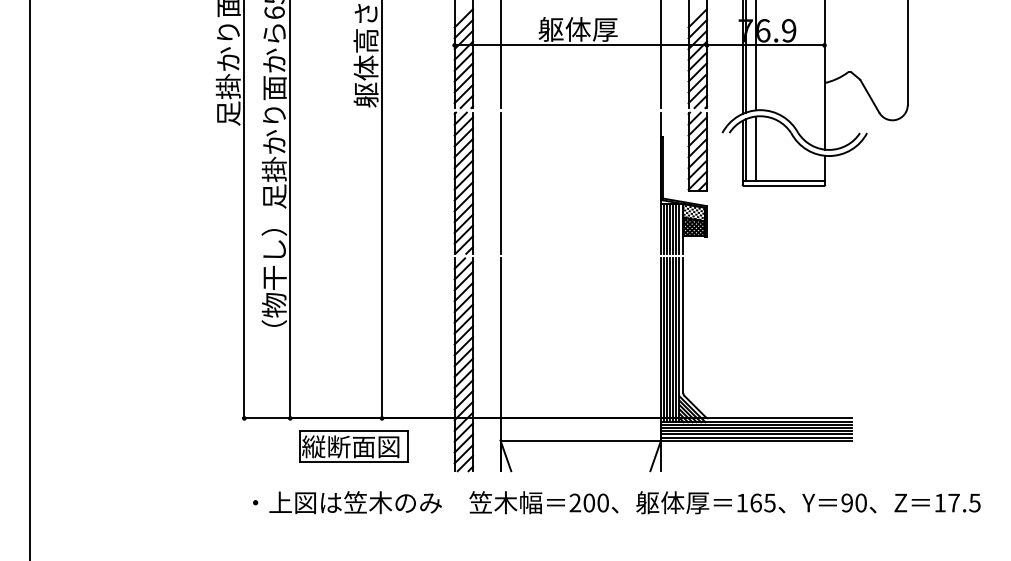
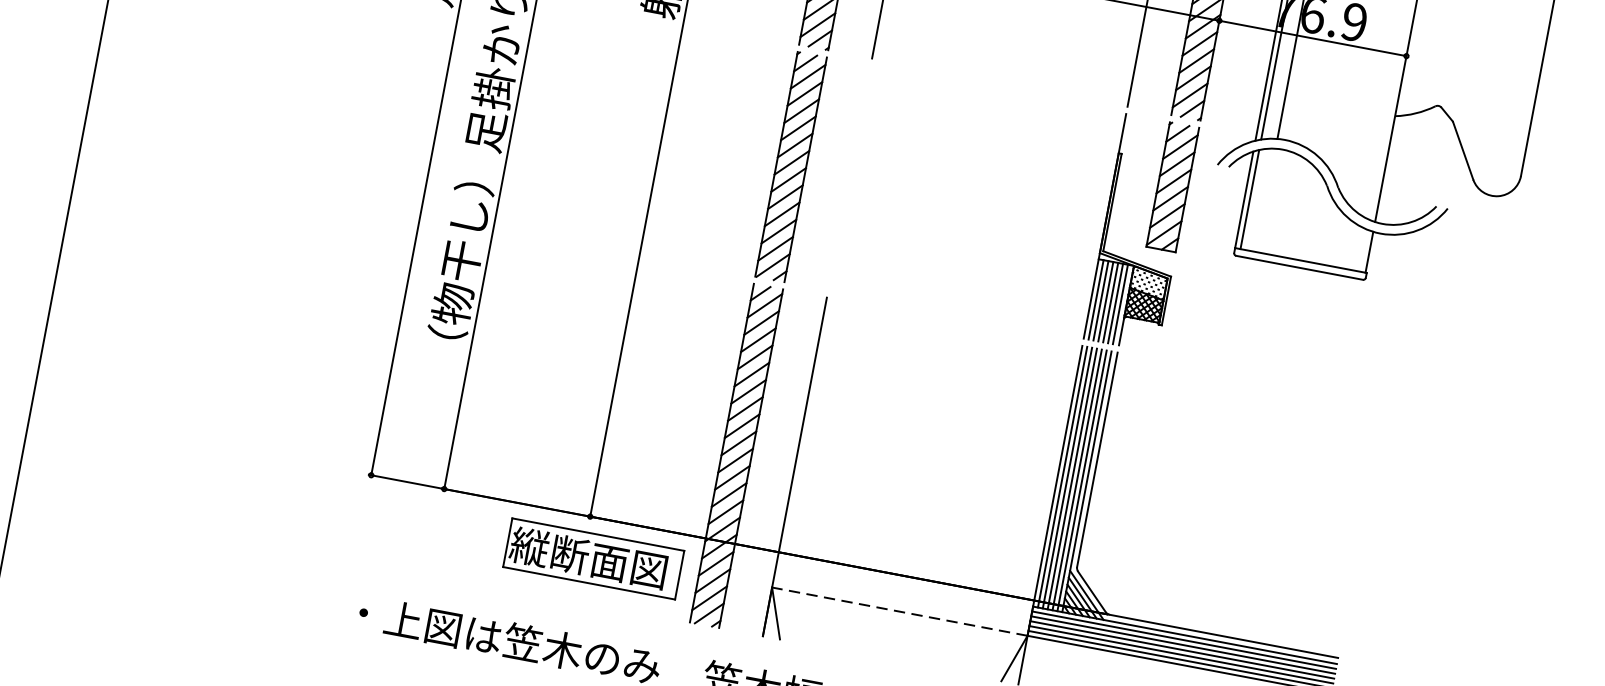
line: (755, 148) -> (1265, 199), removed
line: (500, 182) -> (849, 176), removed
line: (580, 440) -> (899, 611), solid -> dashed
part: (353, 446) -> (593, 558), moved

